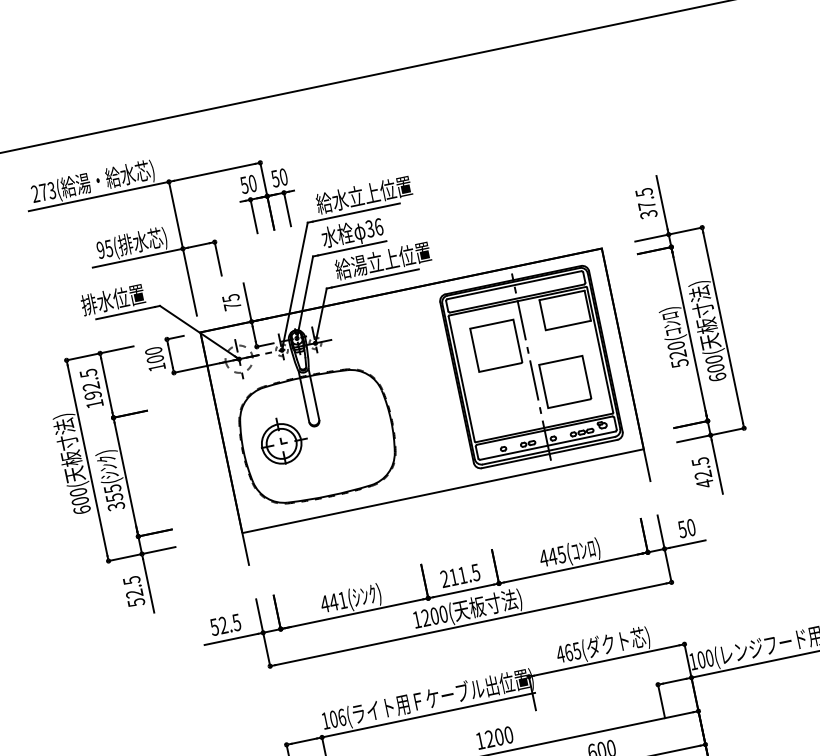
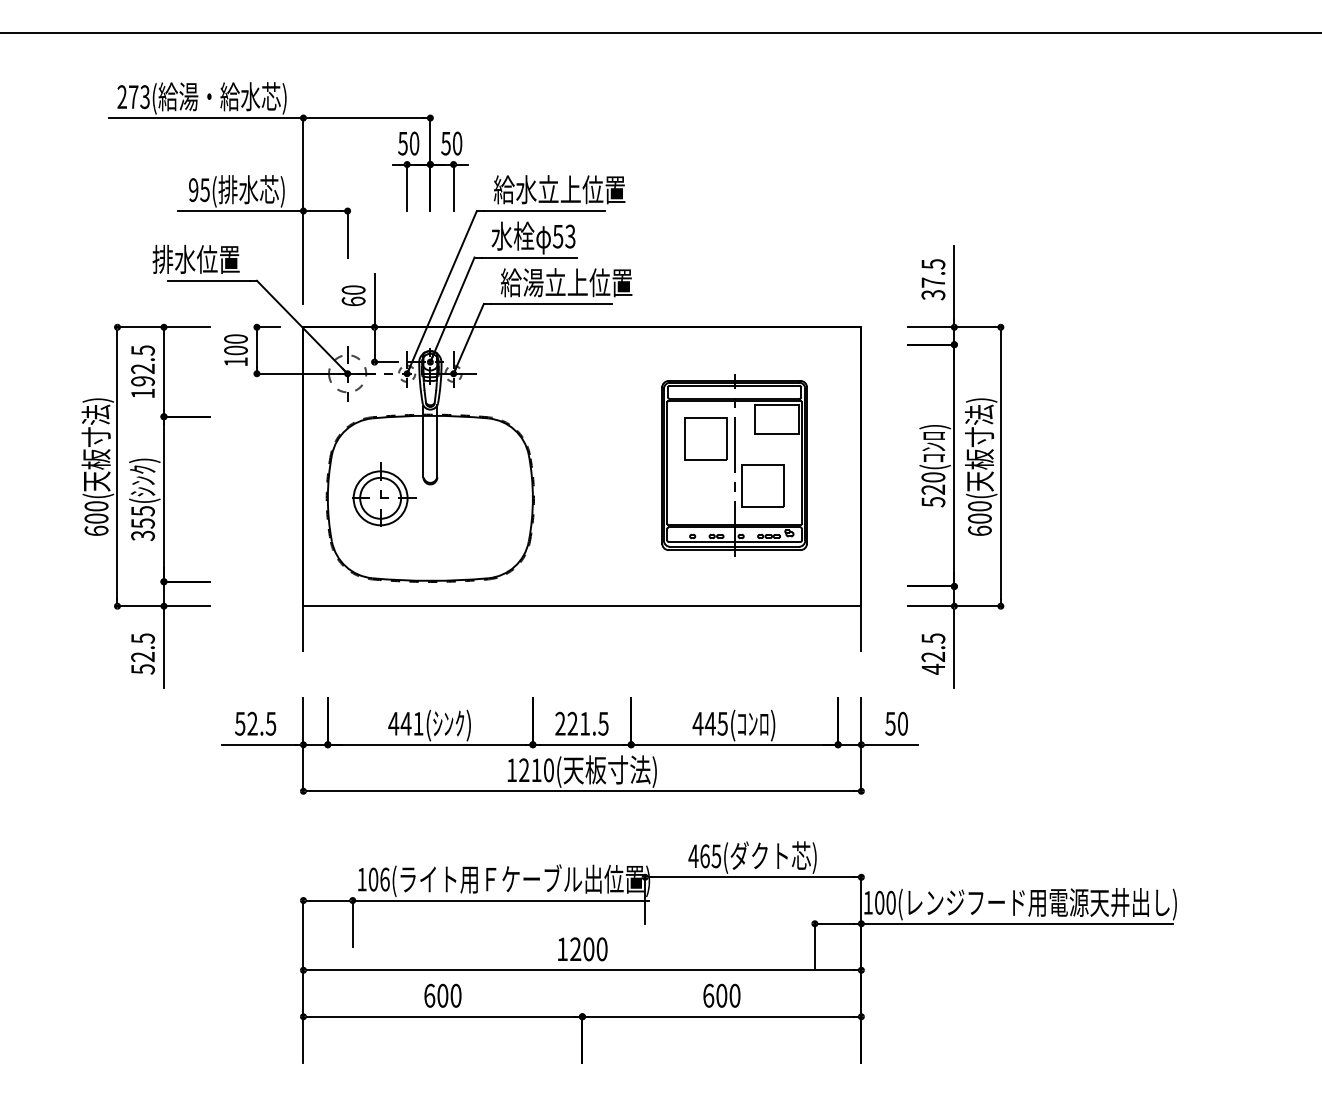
text: (374, 227) -> (564, 236), 36 -> 53
text: (231, 302) -> (353, 295), 75 -> 60
part: (531, 367) -> (734, 465), size x0.7
text: (453, 577) -> (572, 723), 211.5 -> 221.5
text: (434, 616) -> (536, 770), 1200( -> 1210(

